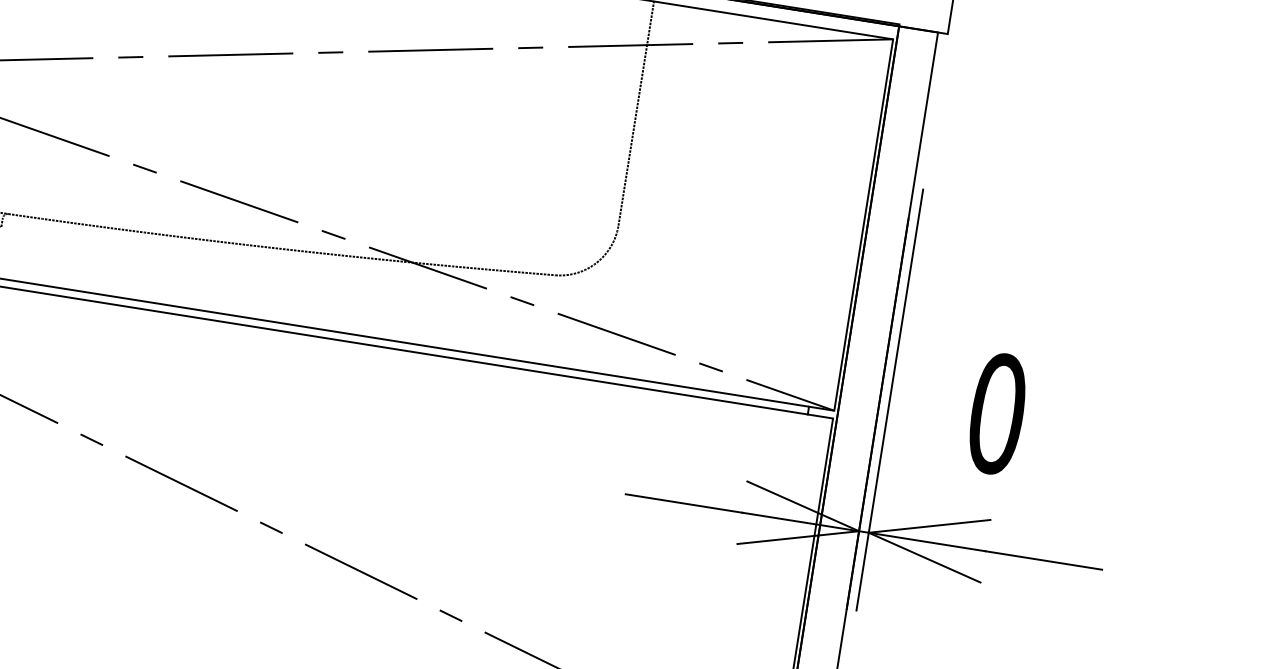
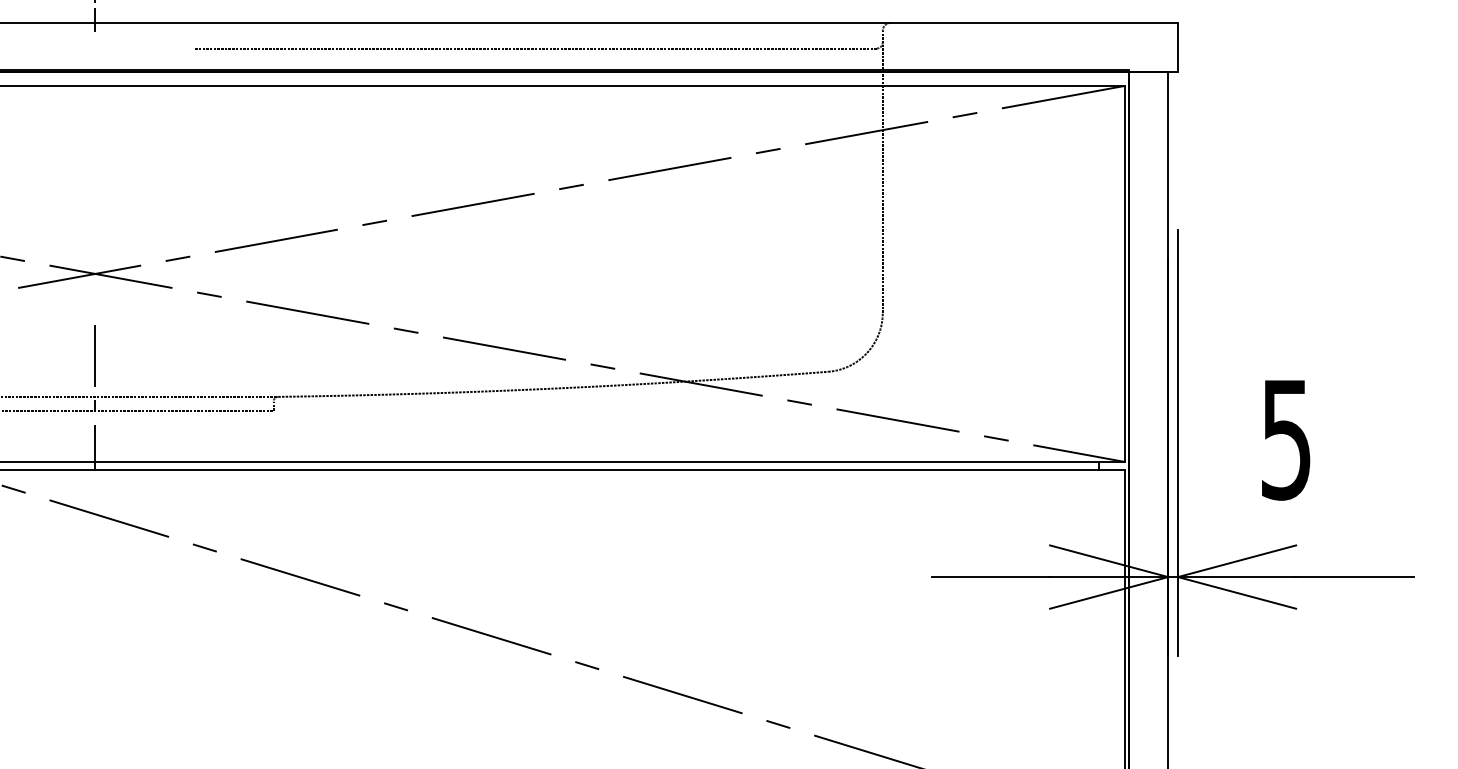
text: (997, 413) -> (1286, 439), 0 -> 5

